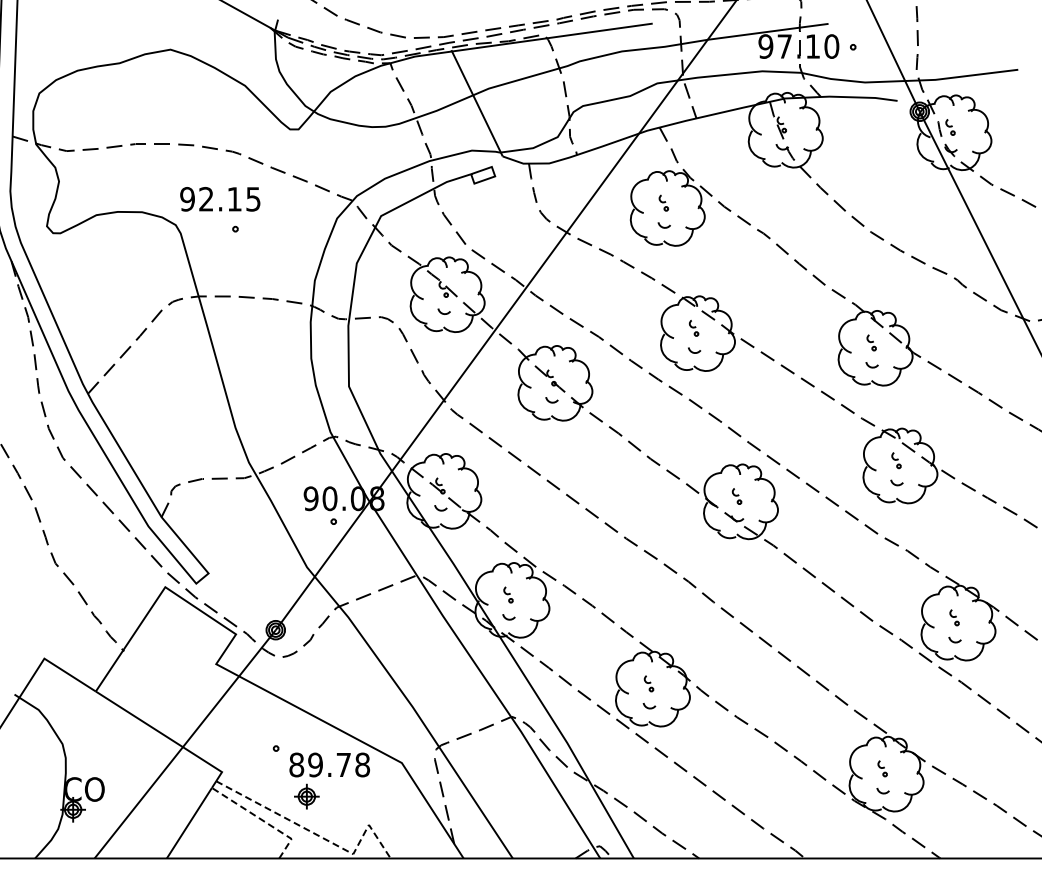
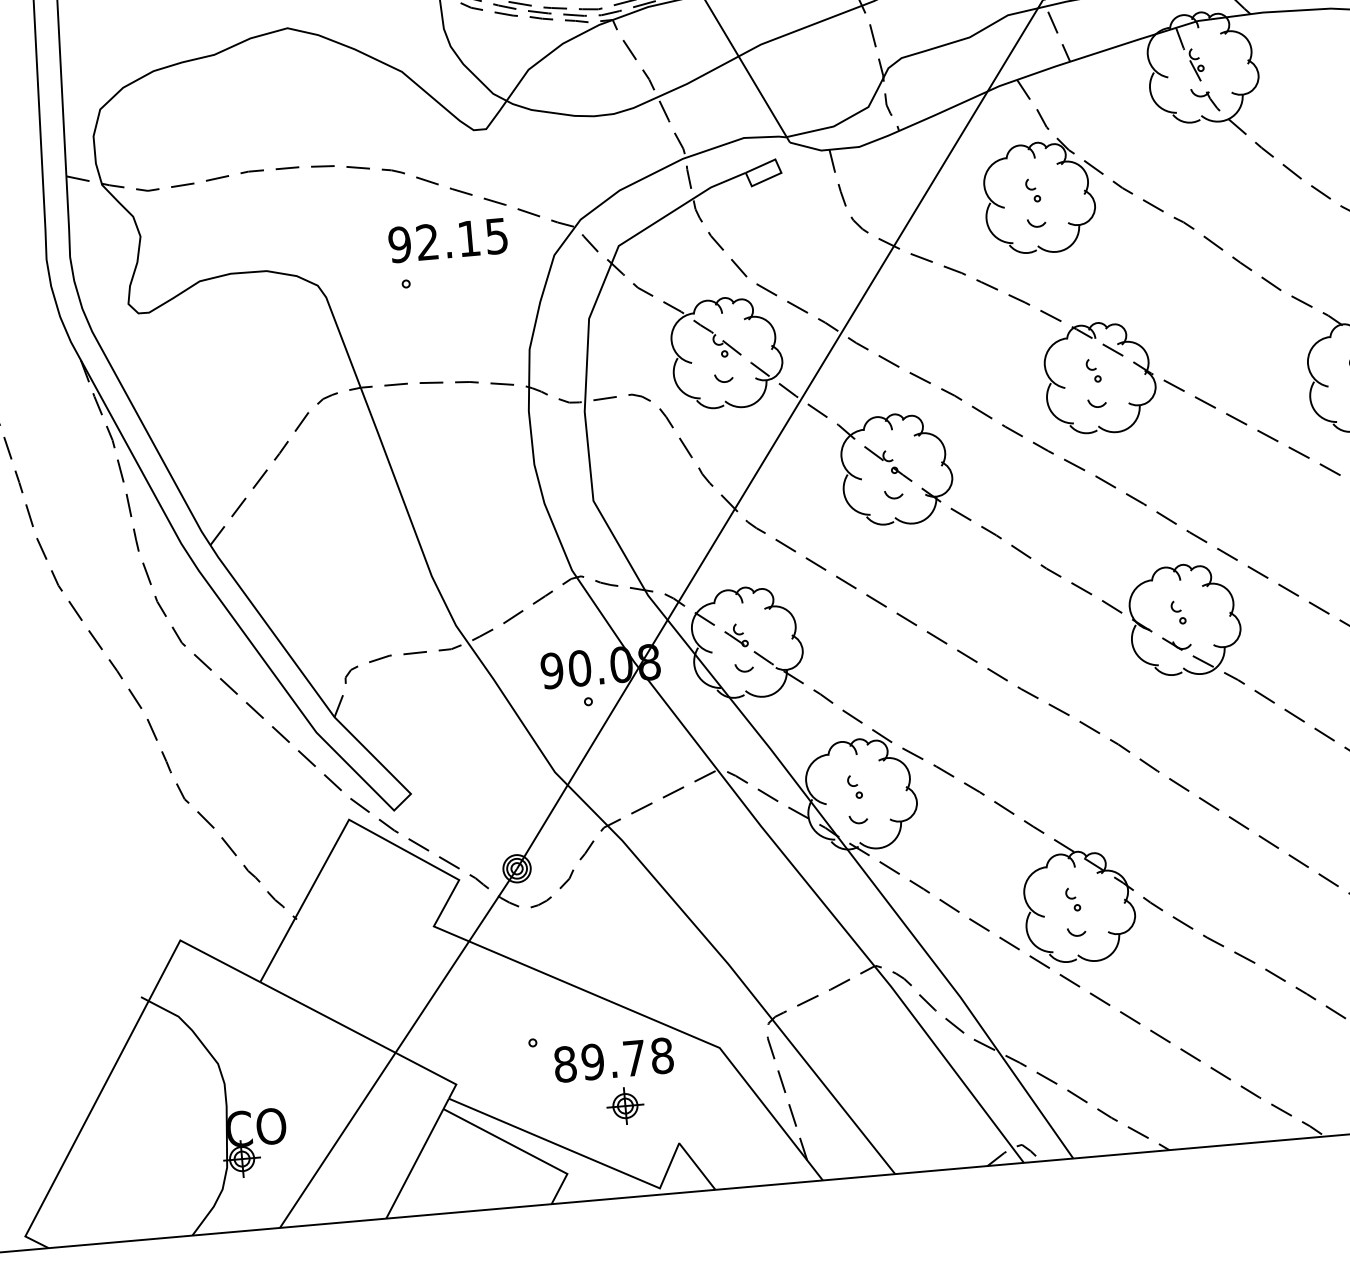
text: (220, 199) -> (448, 240), moved
part: (306, 796) -> (624, 1105), moved
line: (262, 820) -> (522, 1150), dashed -> solid
line: (319, 835) -> (607, 1165), dashed -> solid

